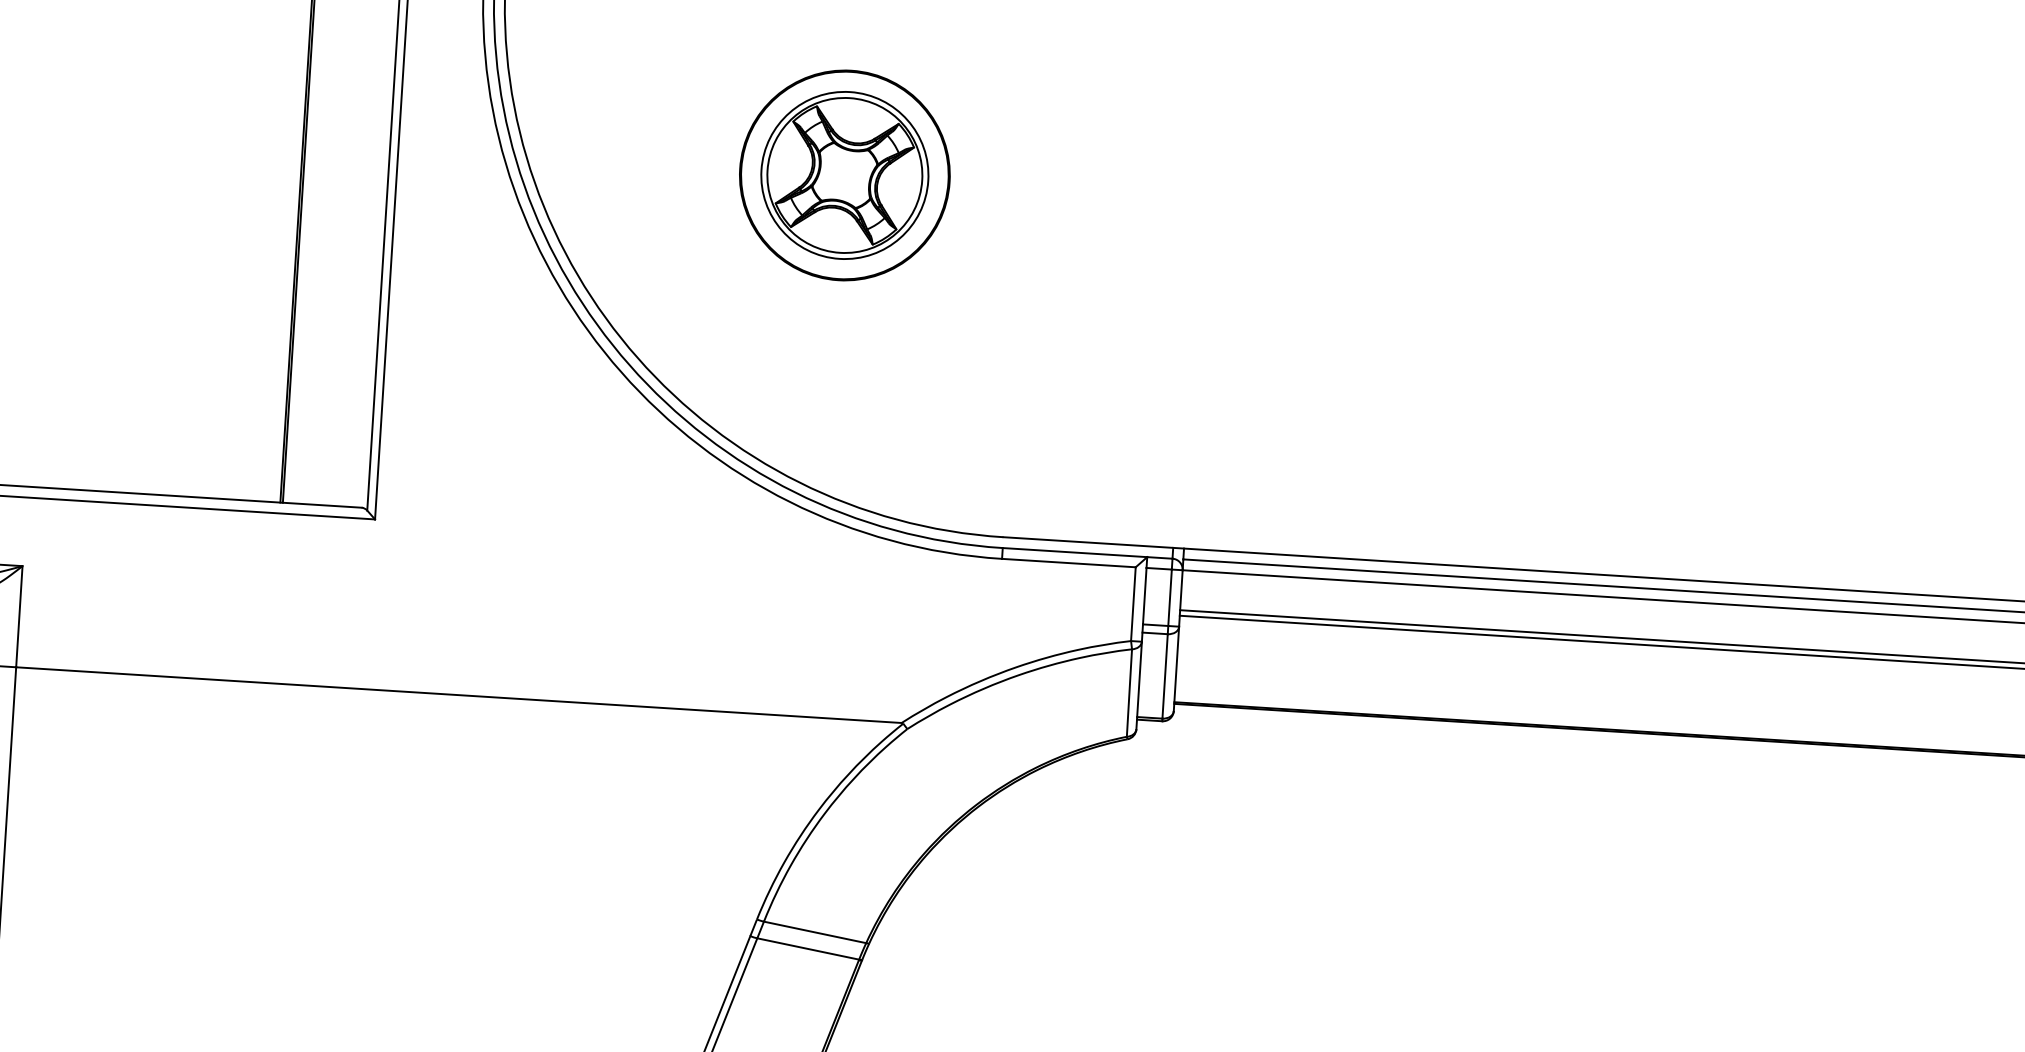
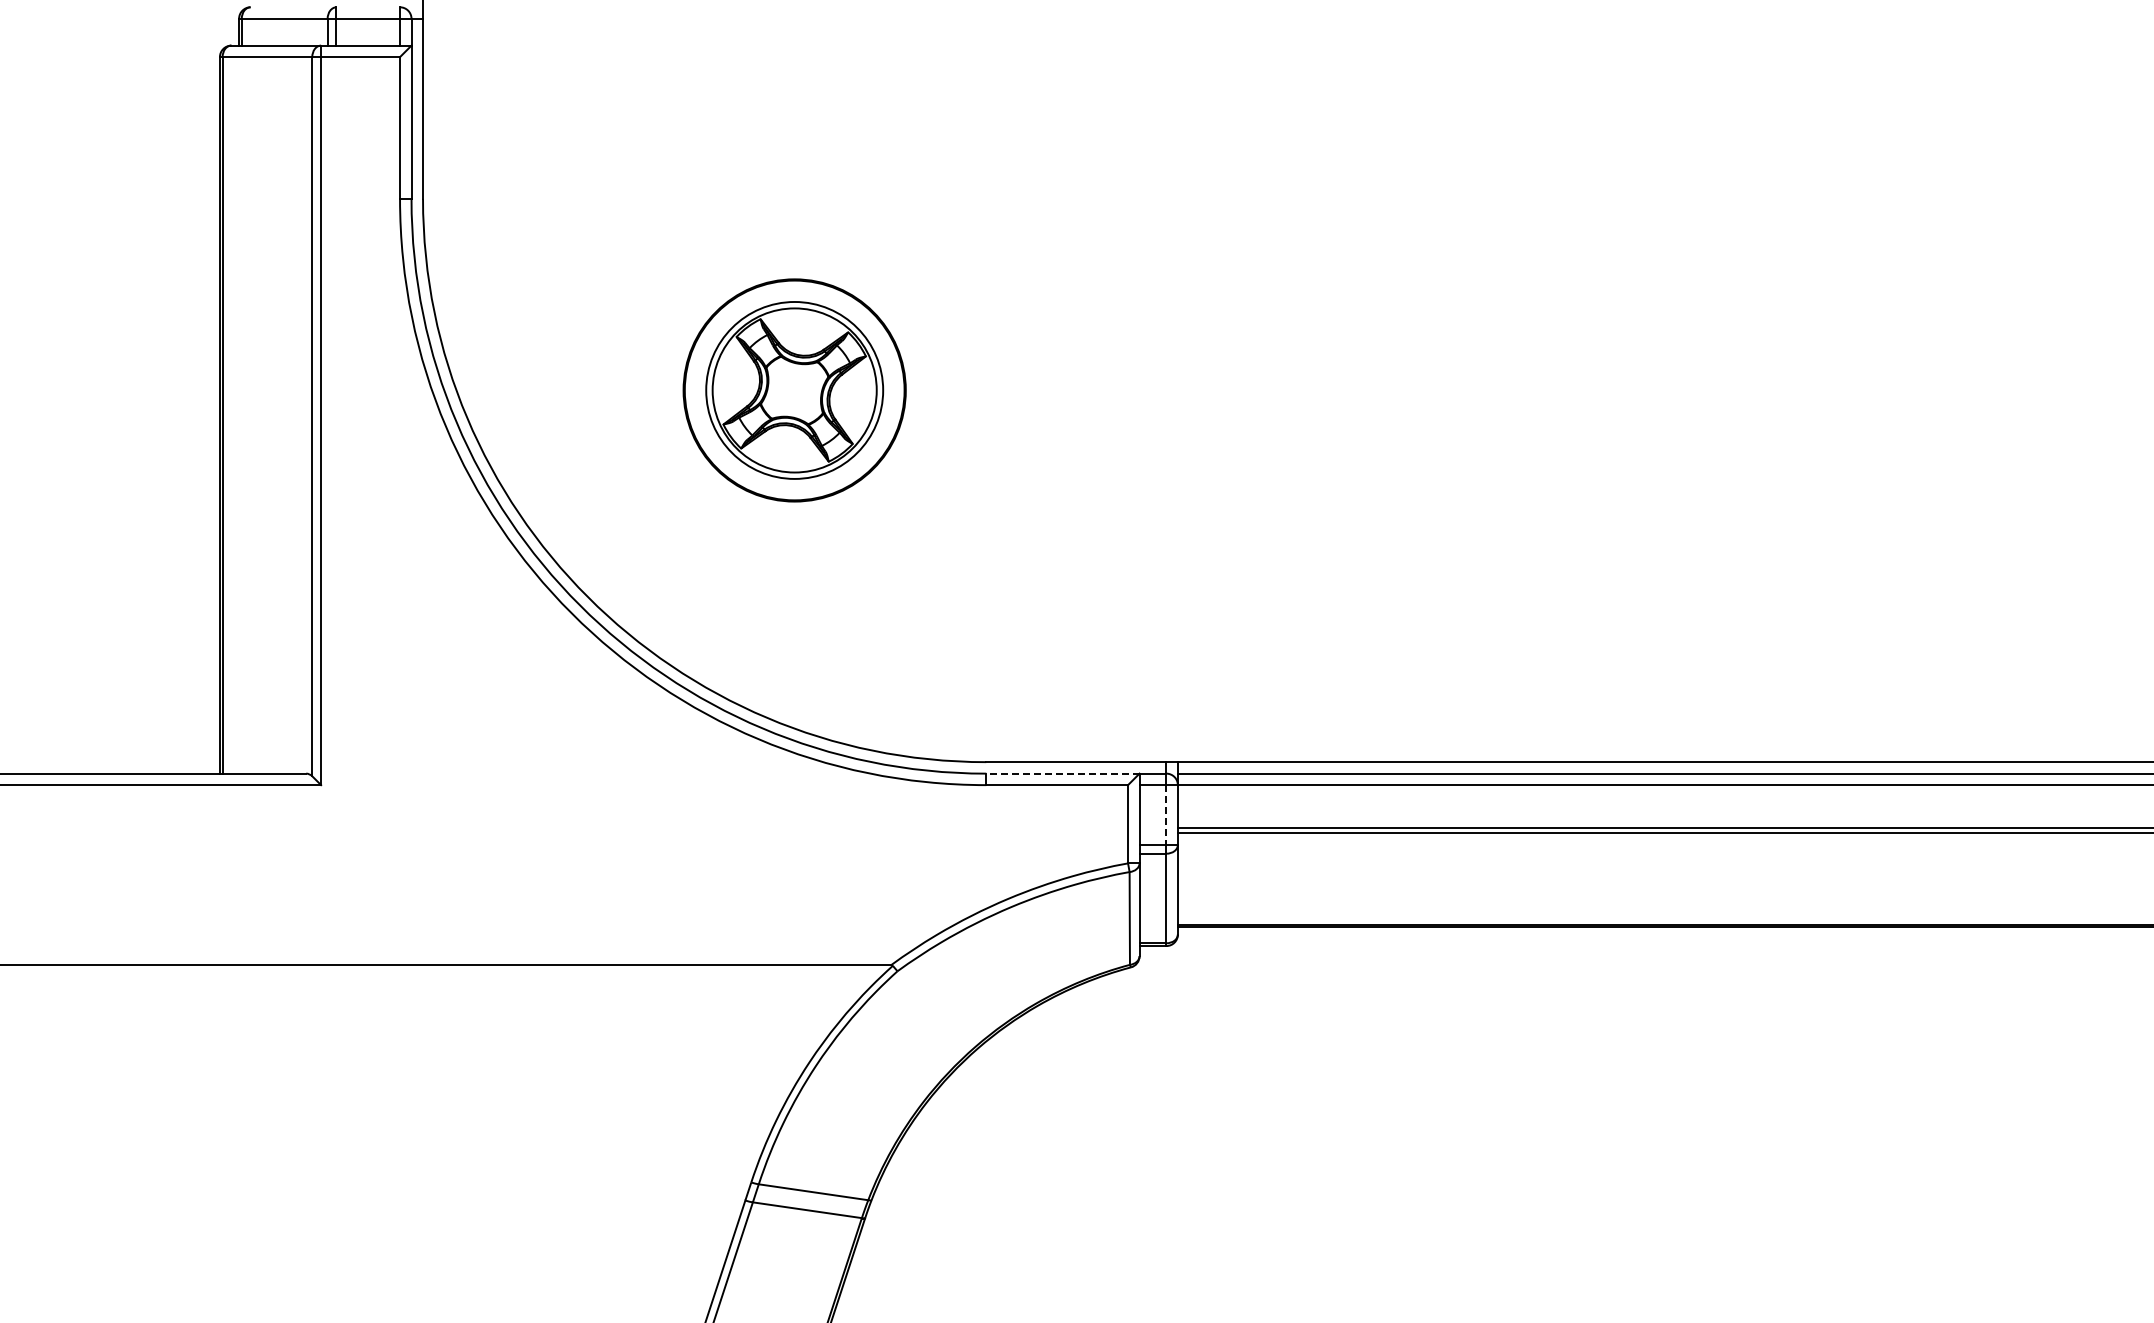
line: (1074, 552) -> (1062, 773), solid -> dashed
line: (1170, 598) -> (1166, 815), solid -> dashed

